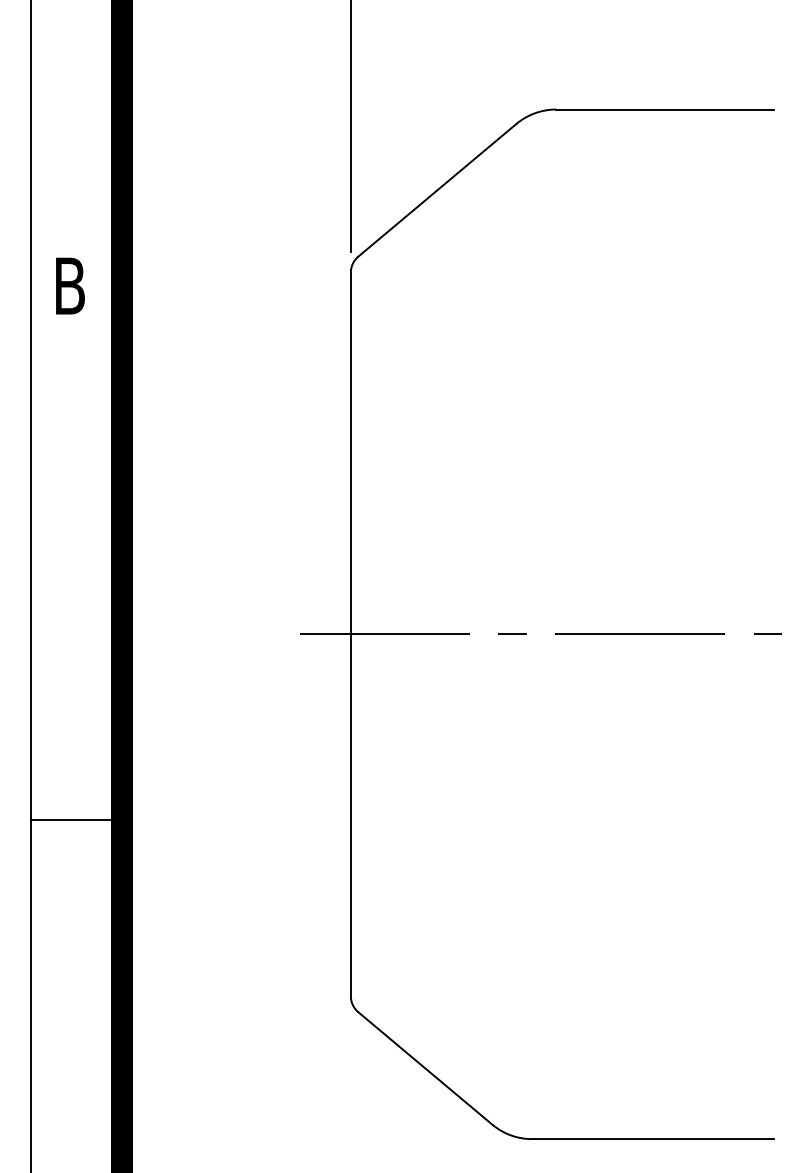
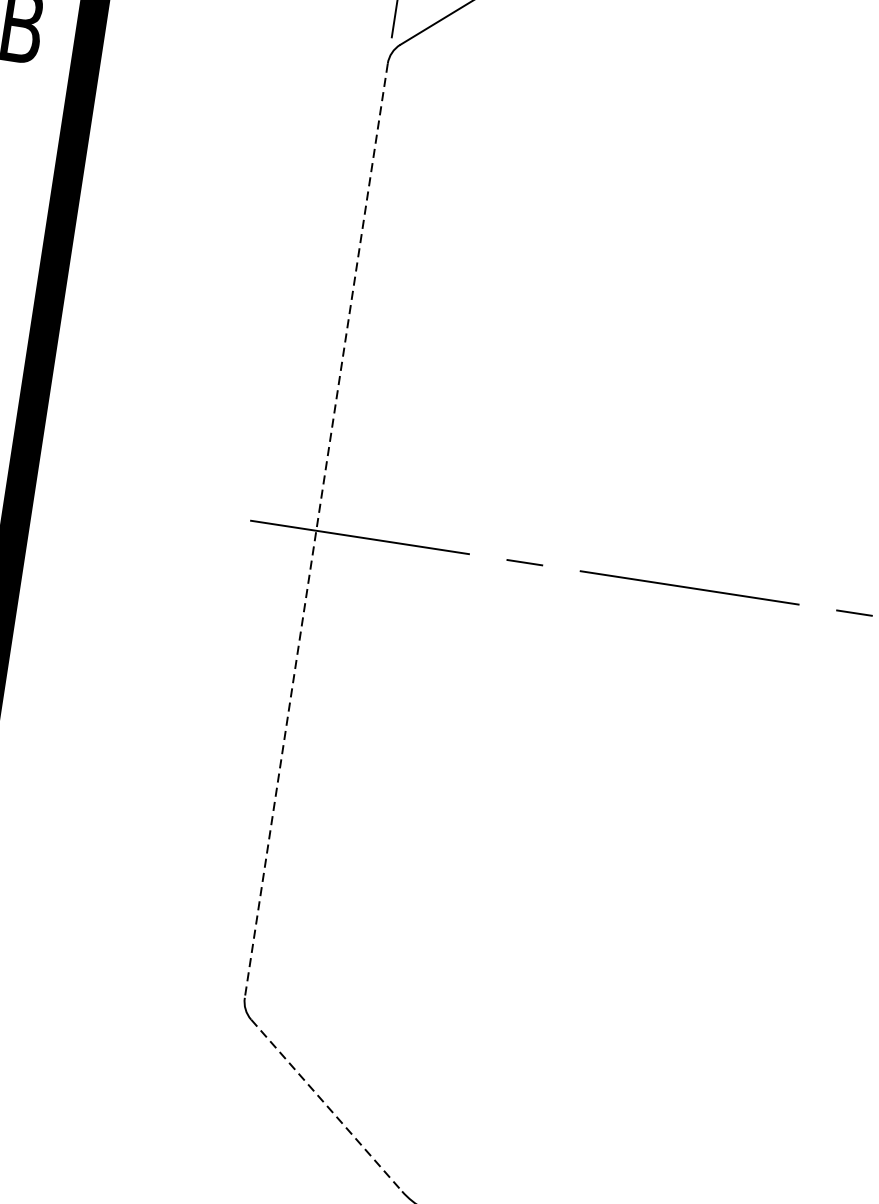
line: (350, 634) -> (315, 530), solid -> dashed
line: (425, 1068) -> (326, 1105), solid -> dashed

